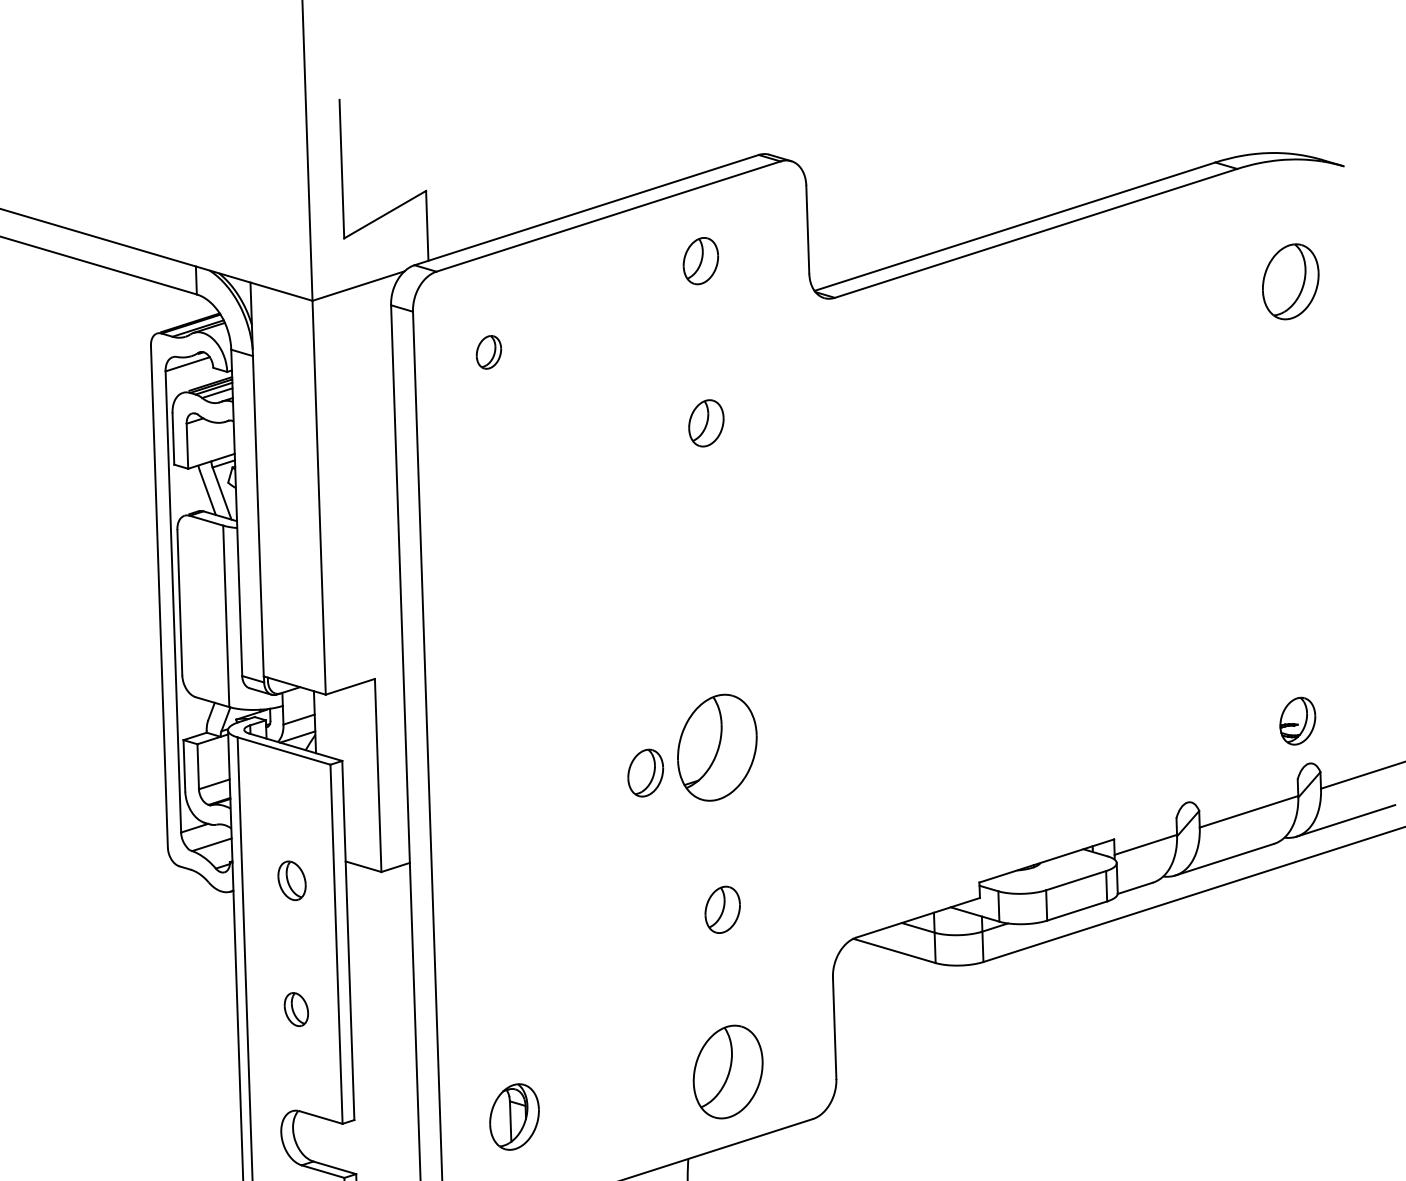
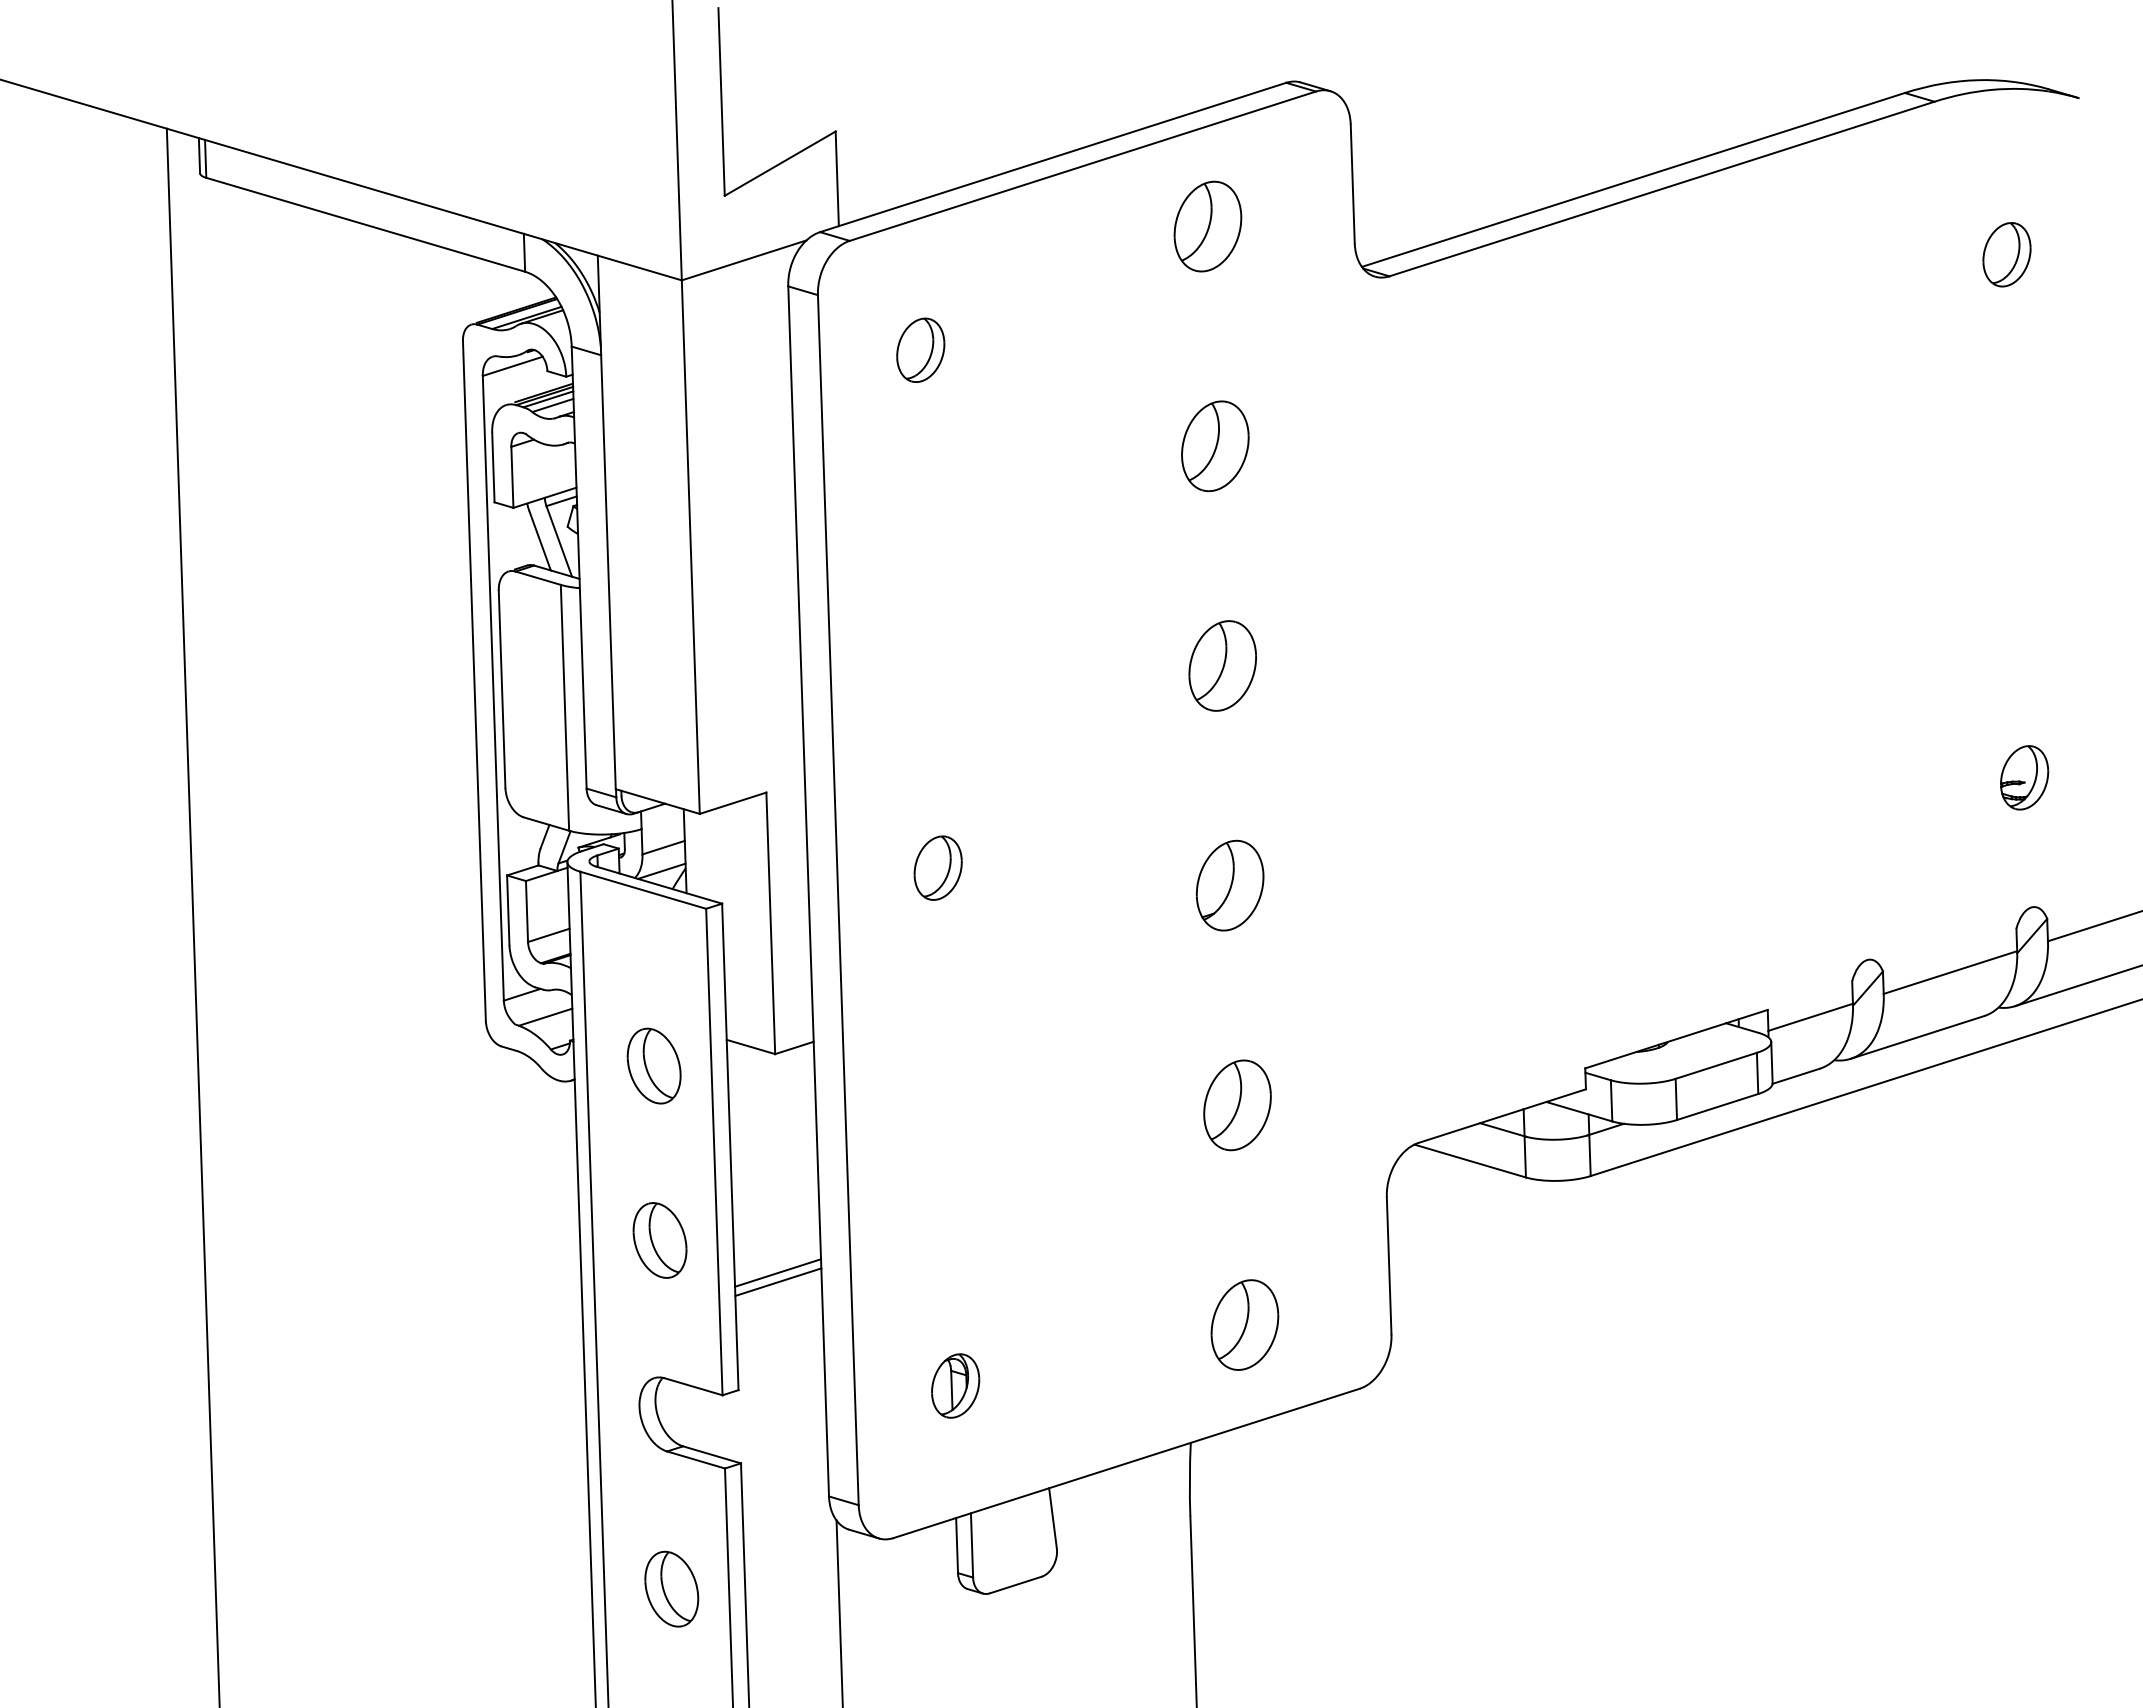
part: (700, 261) -> (1207, 226), size x1.43
part: (1290, 281) -> (2006, 254), size x0.62
part: (488, 351) -> (920, 349), size x1.43
part: (706, 423) -> (1215, 446), size x1.43
part: (711, 585) -> (1222, 665), added
part: (1297, 720) -> (2024, 777), moved
part: (716, 747) -> (1229, 885), size x0.62
part: (645, 772) -> (937, 867), moved
part: (291, 880) -> (653, 1065), size x1.43
part: (722, 909) -> (1237, 1105), size x1.43
part: (296, 1009) -> (659, 1240), size x1.67
line: (383, 1033) -> (778, 1272), added
line: (383, 1039) -> (778, 1281), added
part: (727, 1071) -> (1244, 1324), size x0.71
part: (514, 1116) -> (955, 1385), size x0.71

